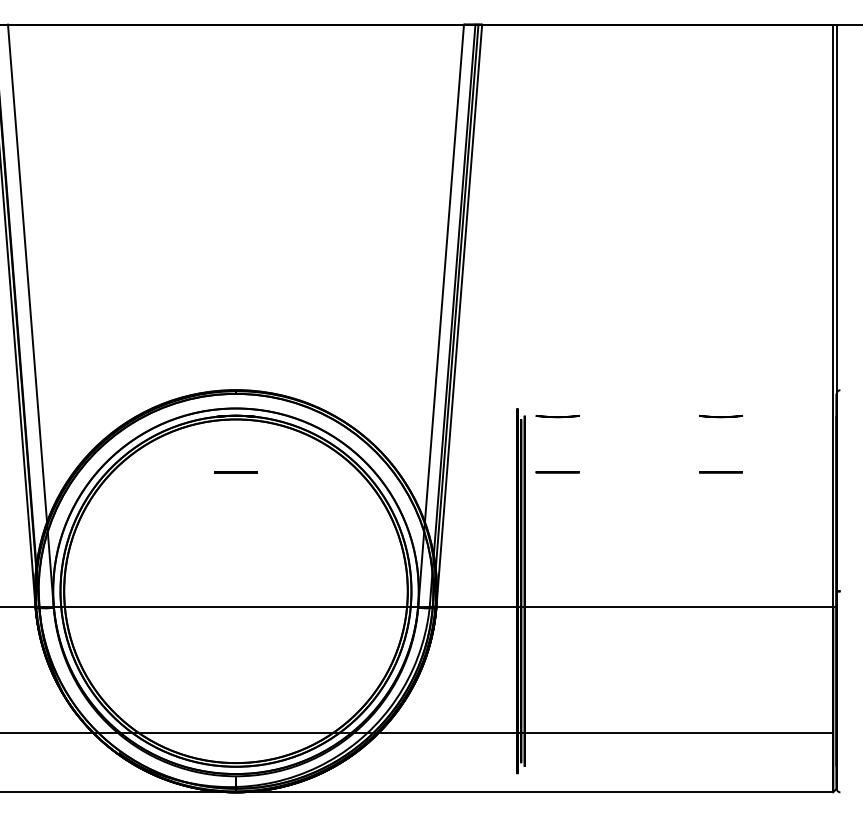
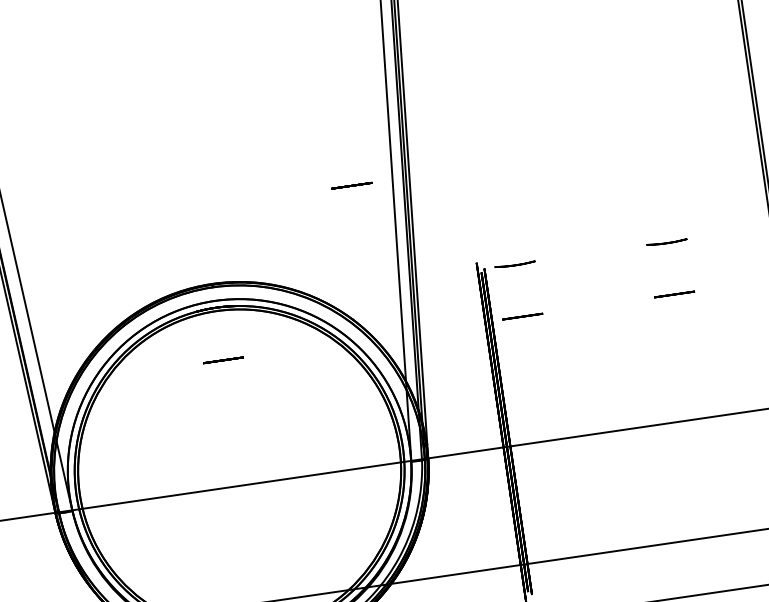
line: (397, 308) -> (351, 186), added

